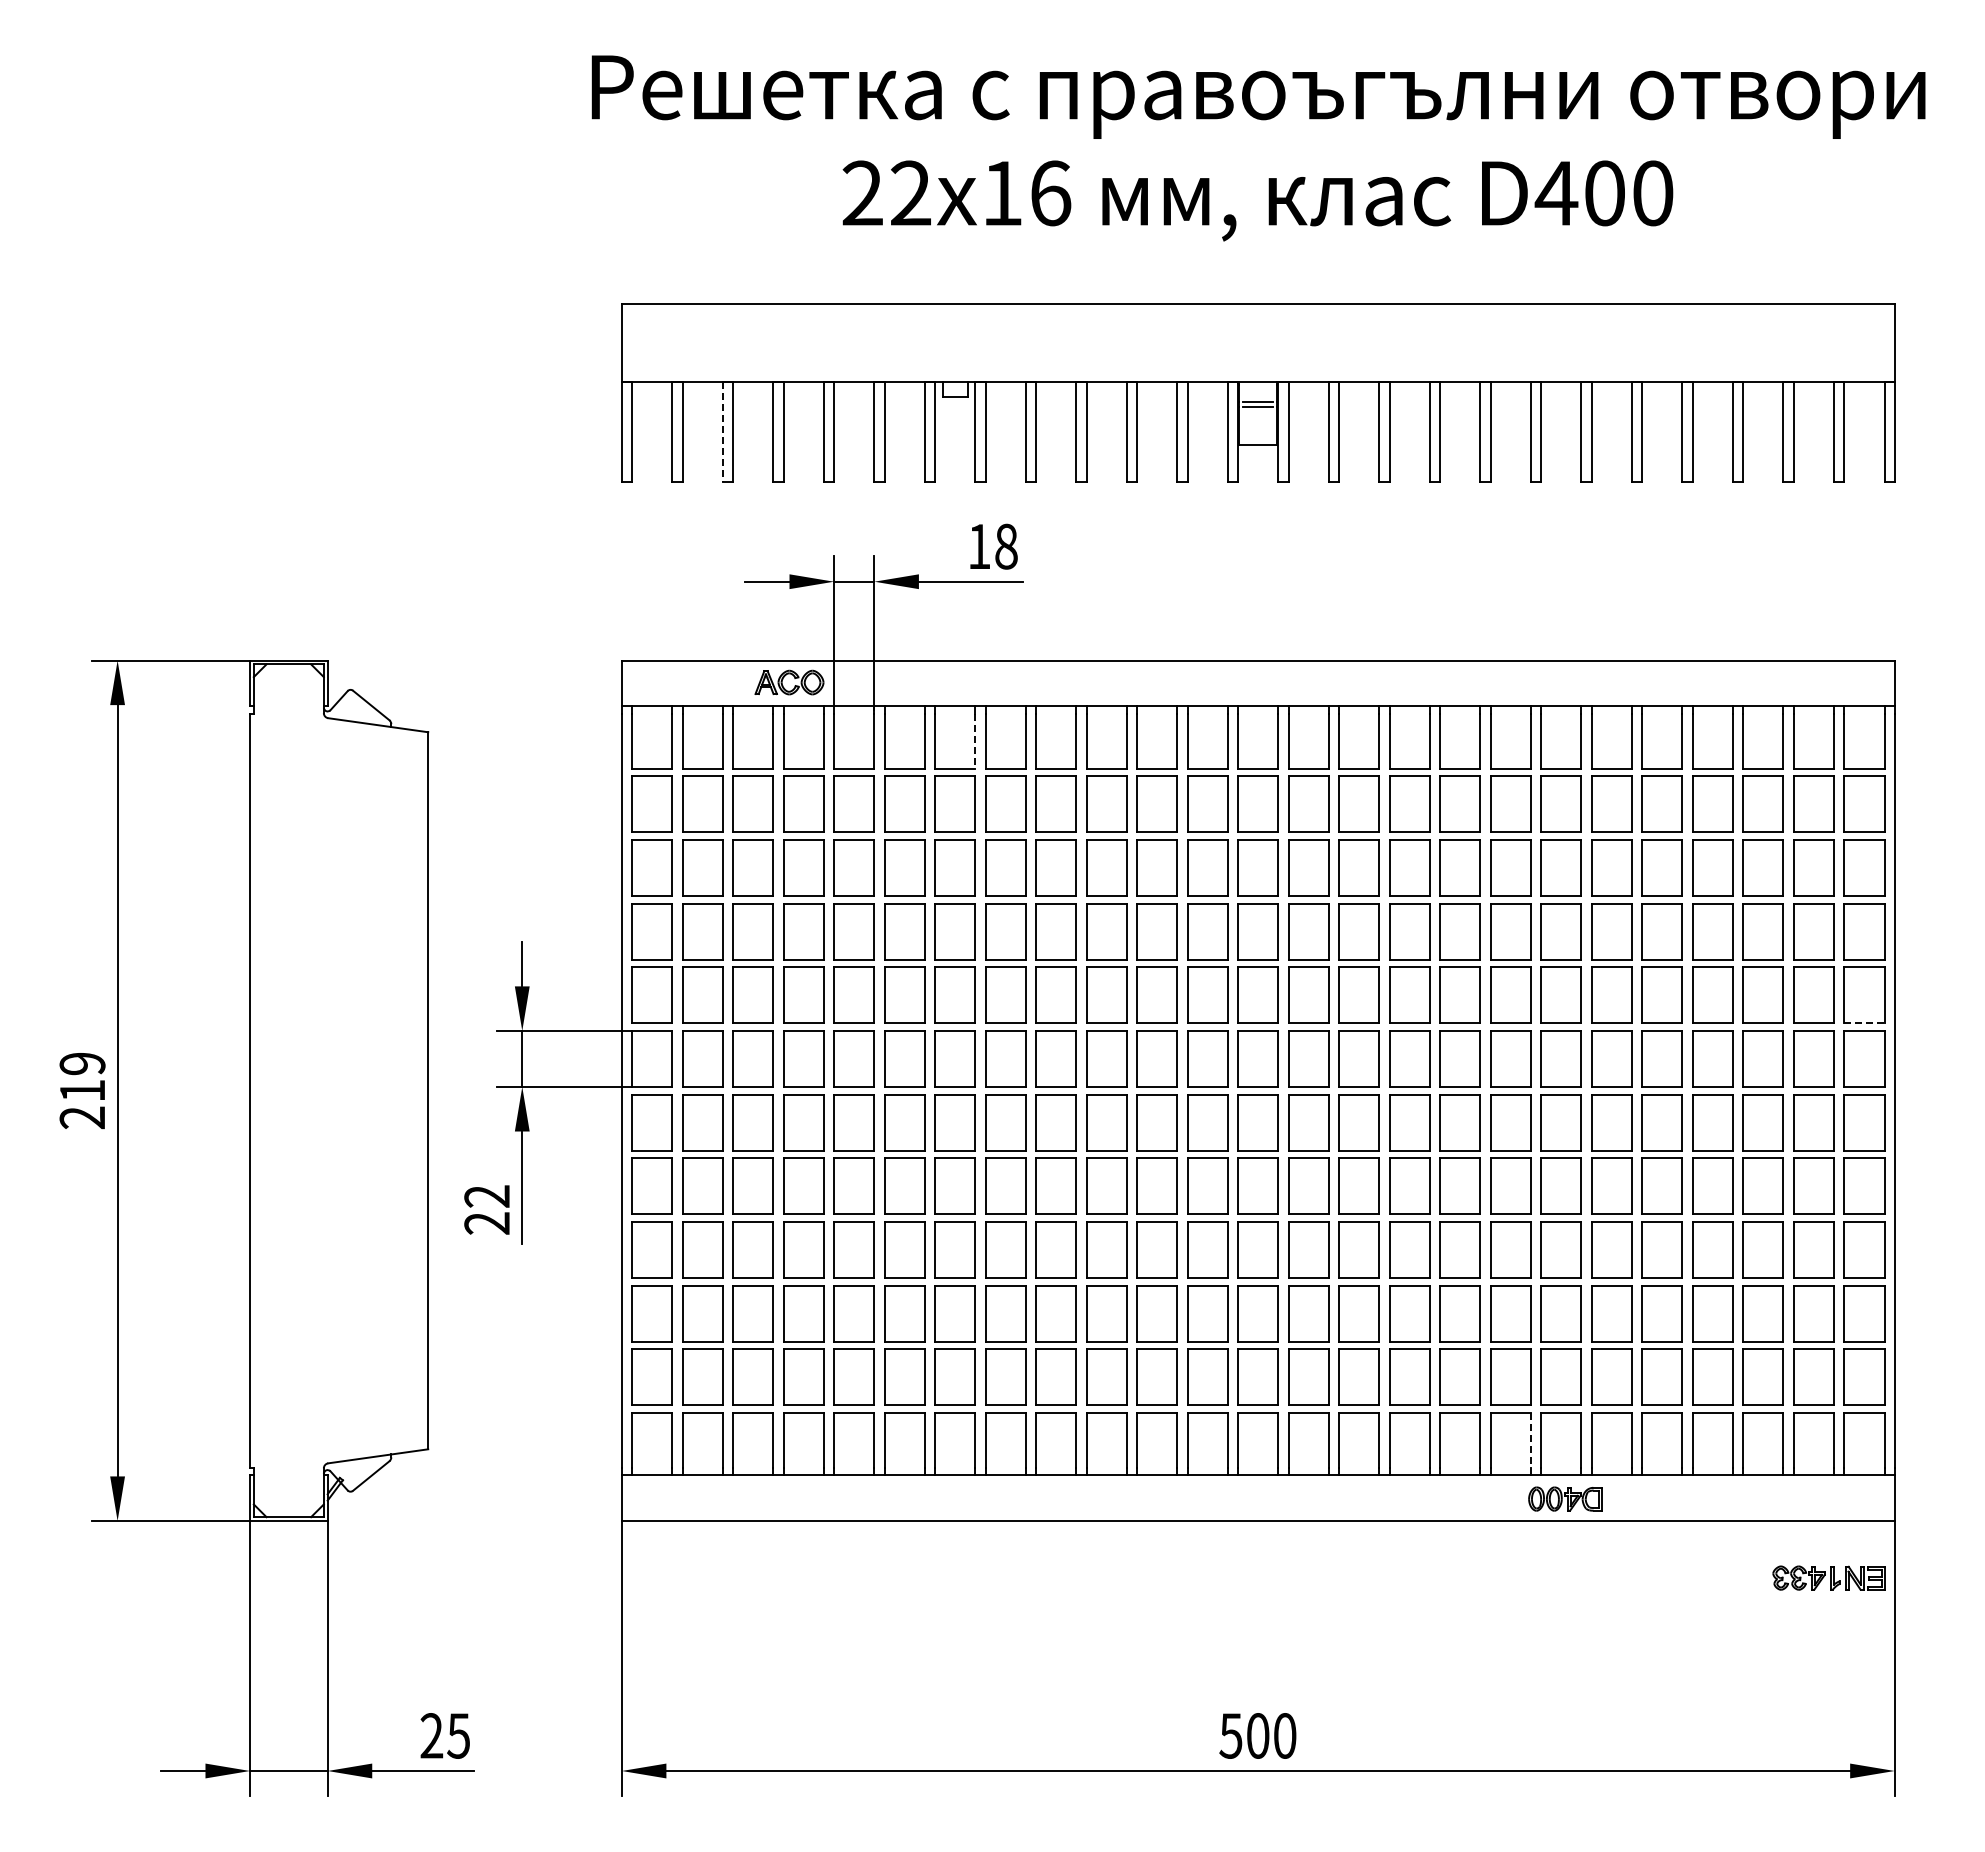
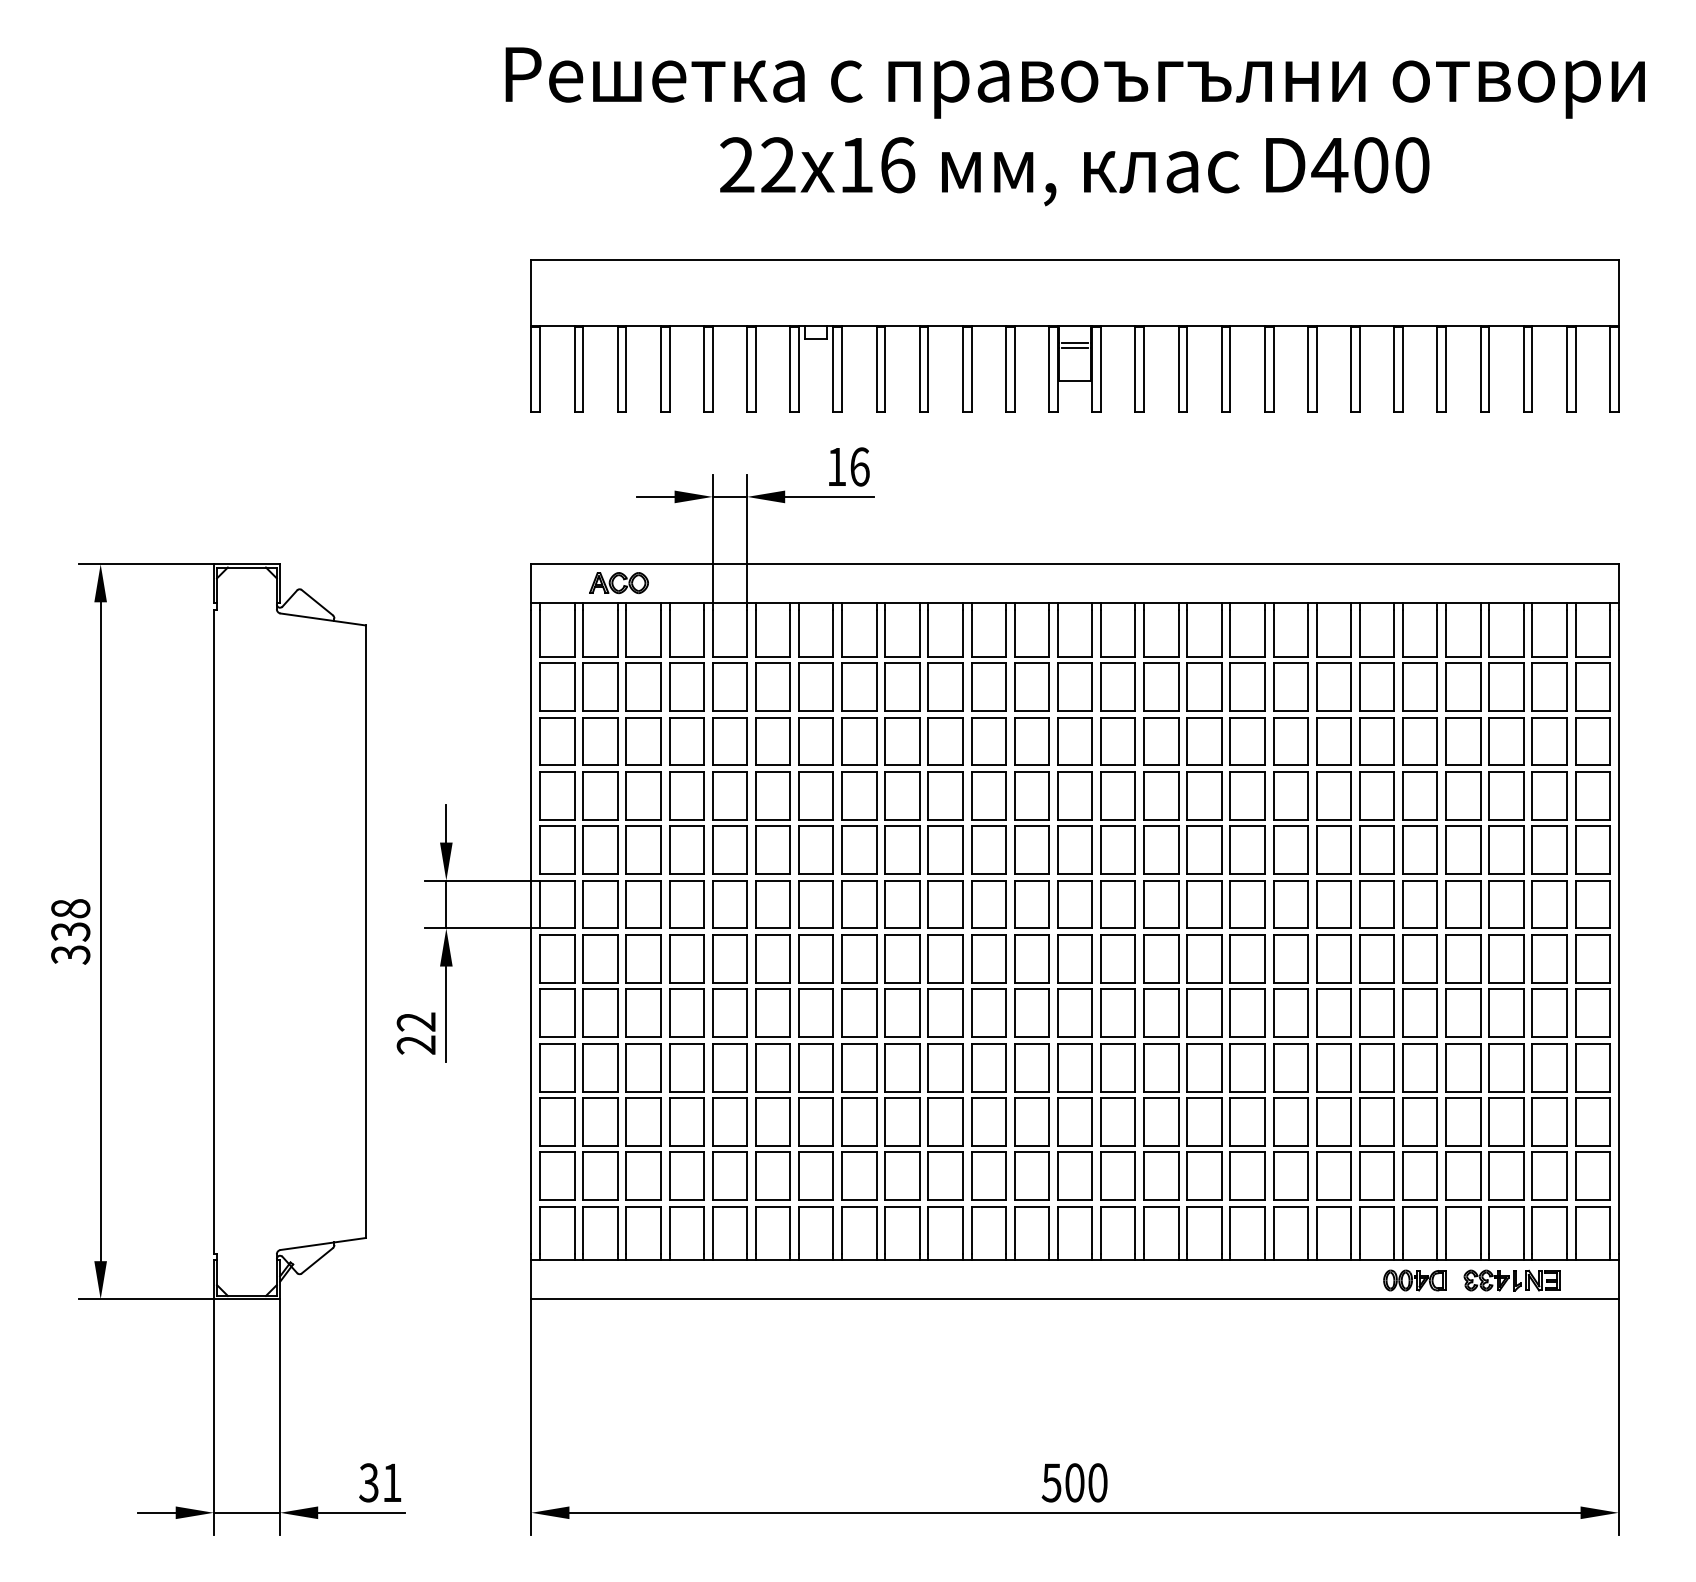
line: (722, 432) -> (617, 369), dashed -> solid
text: (1006, 546) -> (859, 466), 18 -> 16
part: (789, 682) -> (619, 583), moved
line: (975, 741) -> (833, 633), dashed -> solid
line: (1864, 1023) -> (1592, 874), dashed -> solid
text: (82, 1090) -> (70, 931), 219 -> 338
line: (1530, 1440) -> (1307, 1230), dashed -> solid
part: (1565, 1498) -> (1415, 1280), moved
part: (1828, 1577) -> (1511, 1280), moved
text: (444, 1735) -> (379, 1482), 25 -> 31

